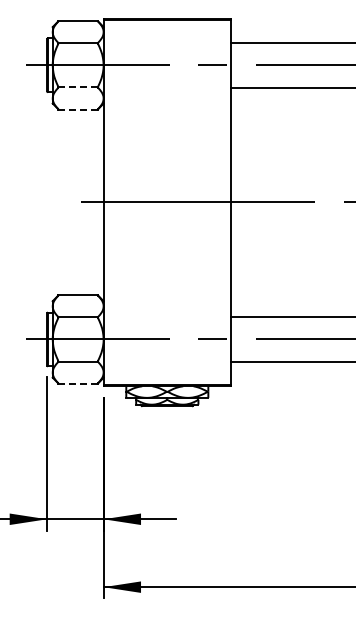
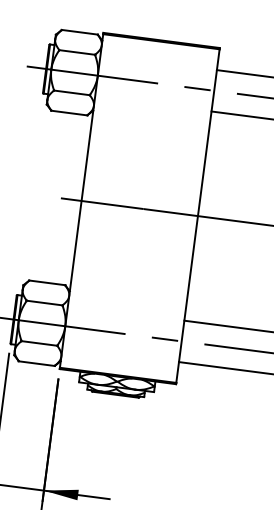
line: (78, 87) -> (72, 92), dashed -> solid
line: (78, 109) -> (69, 113), dashed -> solid
line: (78, 383) -> (37, 363), dashed -> solid

